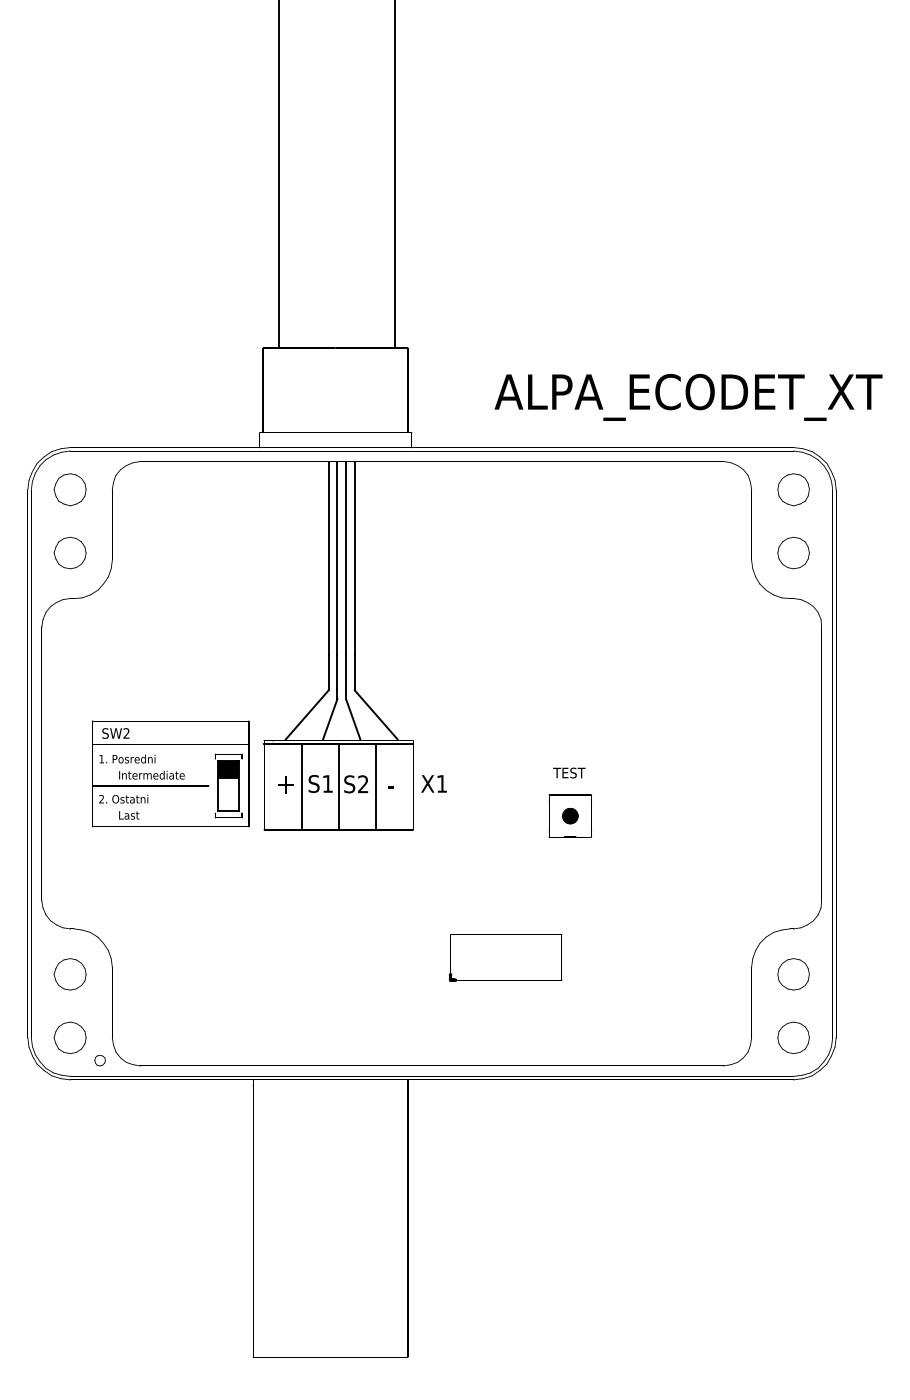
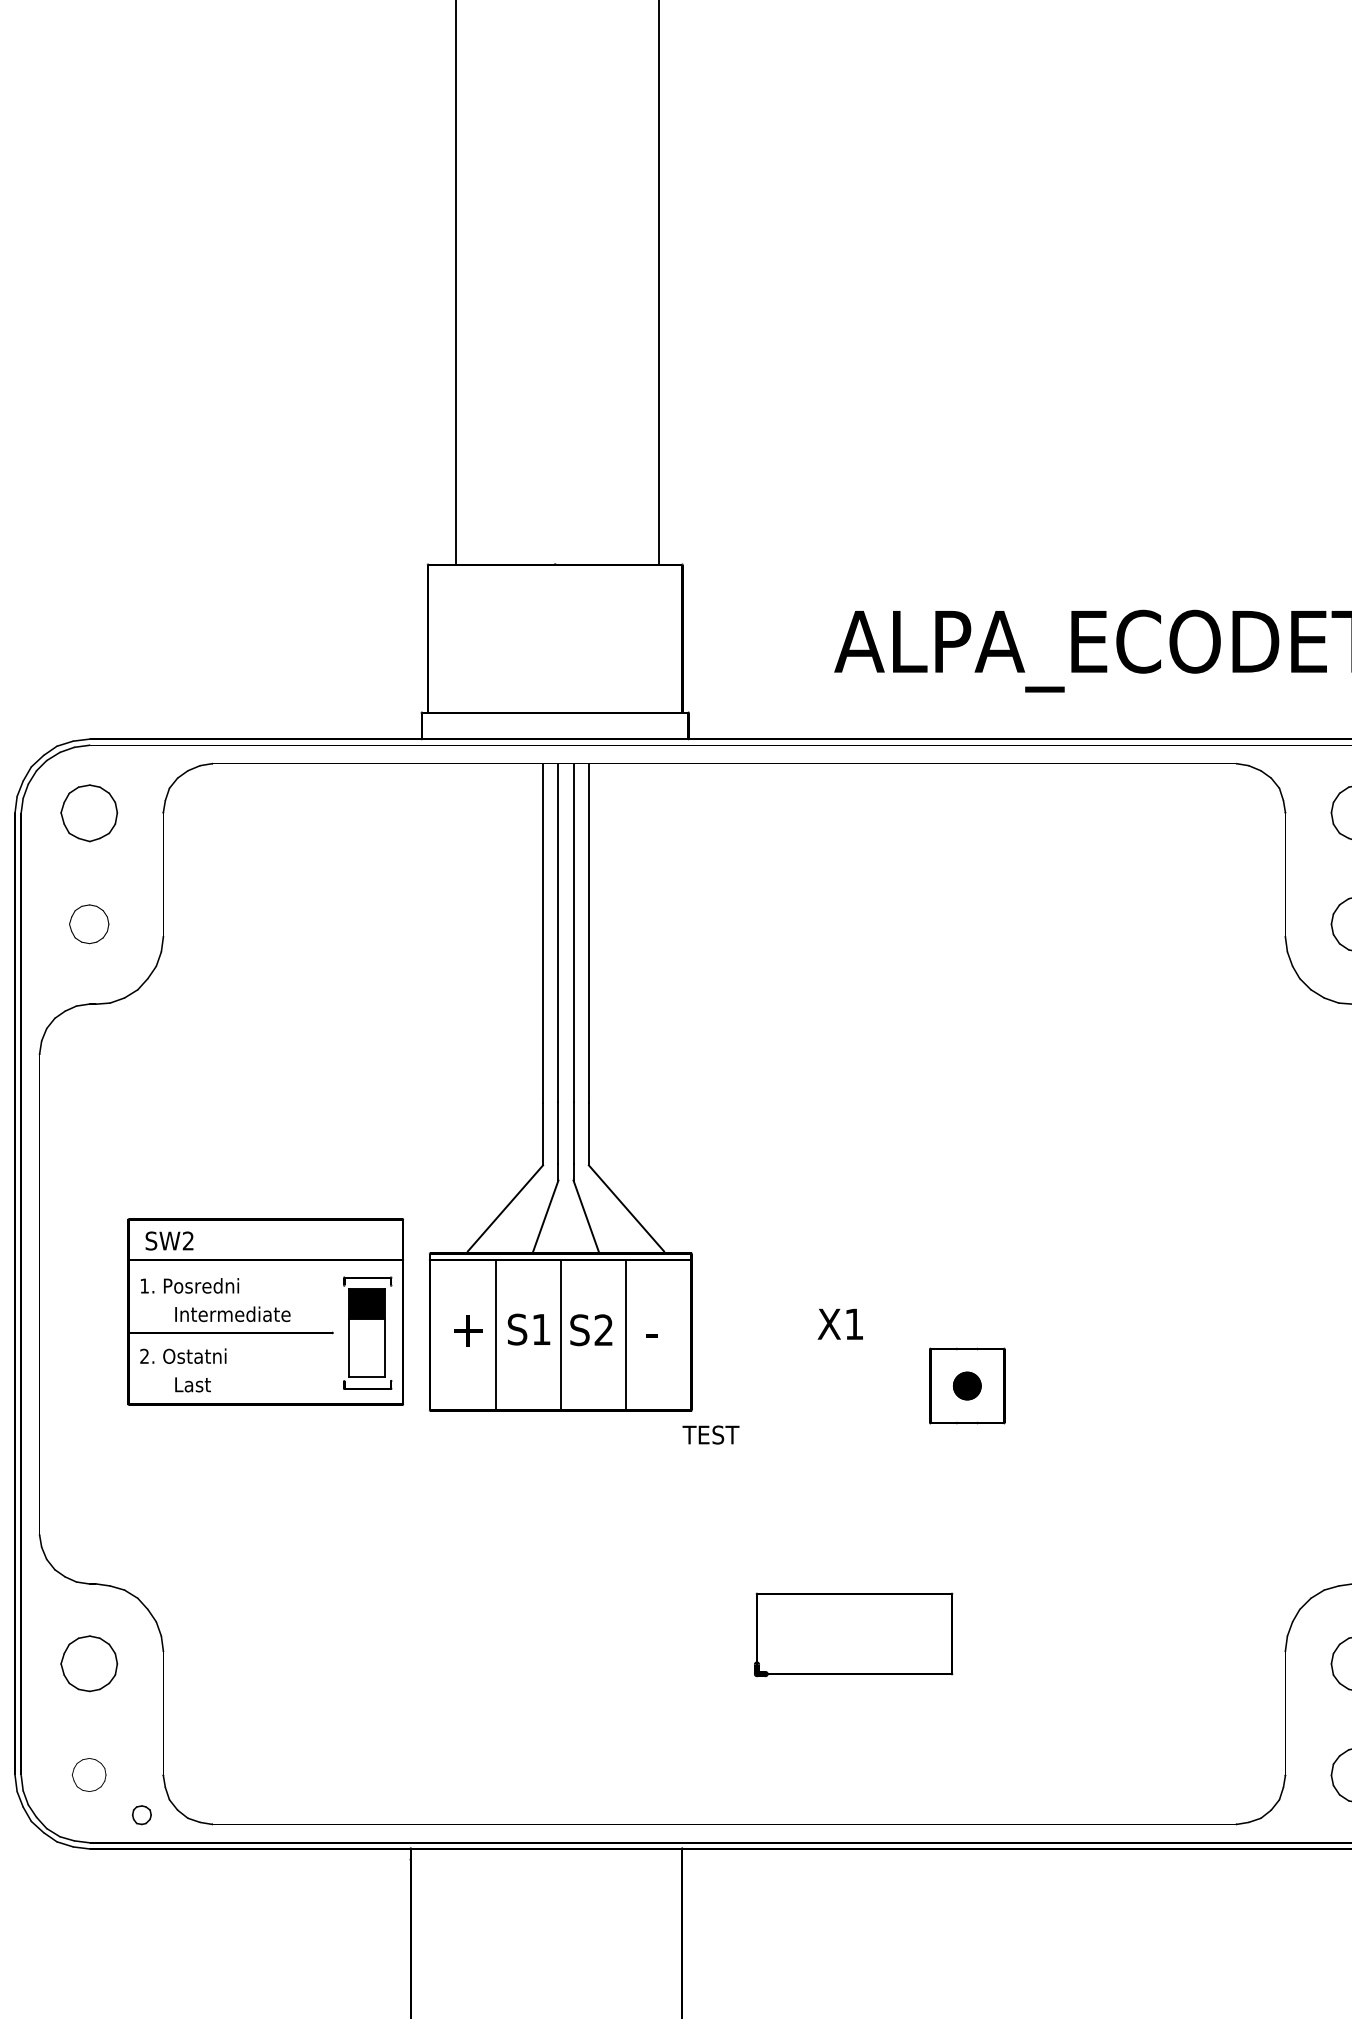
part: (69, 552) -> (88, 923), size x0.7
text: (569, 772) -> (711, 1434), moved
text: (433, 783) -> (839, 1323), moved
part: (69, 1037) -> (88, 1774), size x0.6

